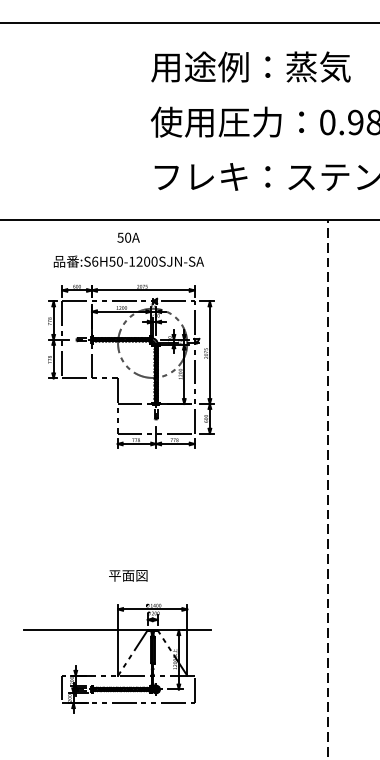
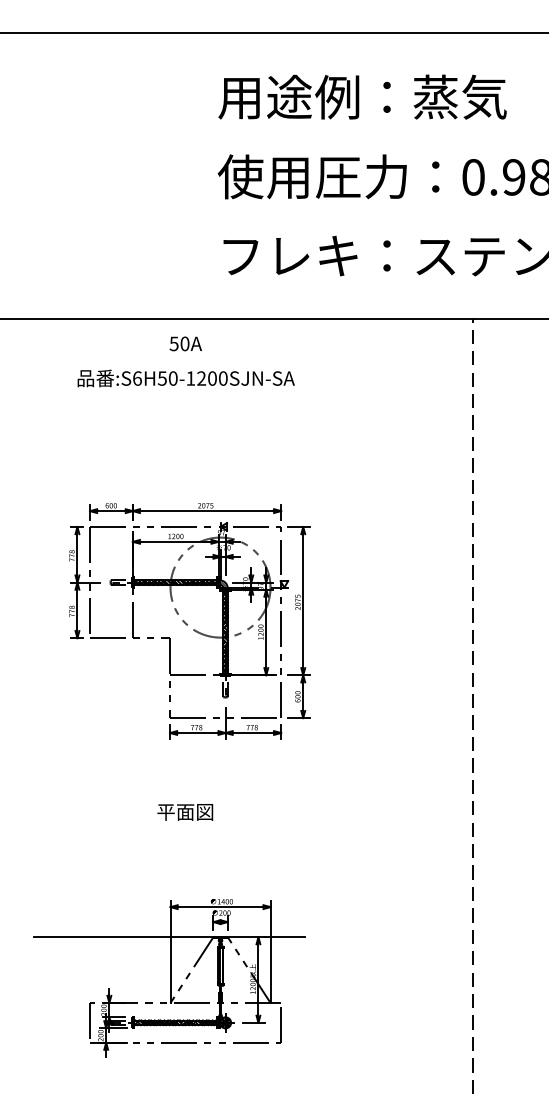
part: (131, 366) -> (189, 621), moved
text: (128, 575) -> (185, 811), moved
part: (117, 658) -> (169, 978), moved

